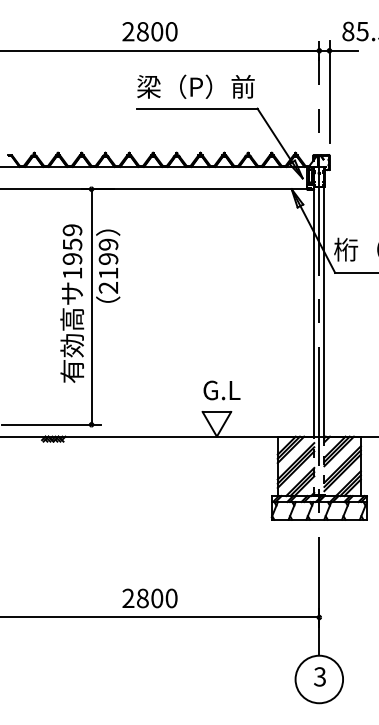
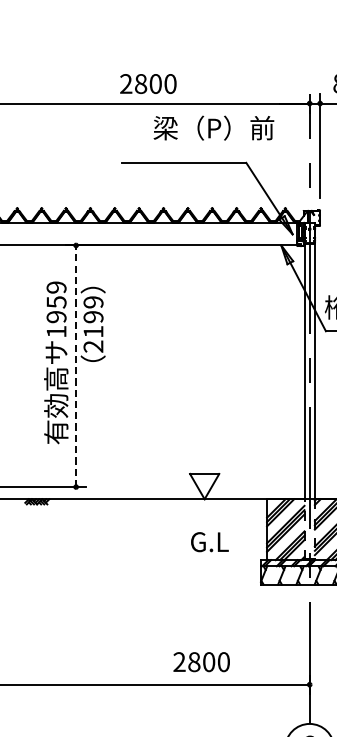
text: (149, 31) -> (147, 83), moved
text: (195, 86) -> (213, 127), moved
line: (91, 306) -> (76, 365), solid -> dashed
text: (221, 390) -> (209, 542), moved
text: (149, 598) -> (201, 662), moved

